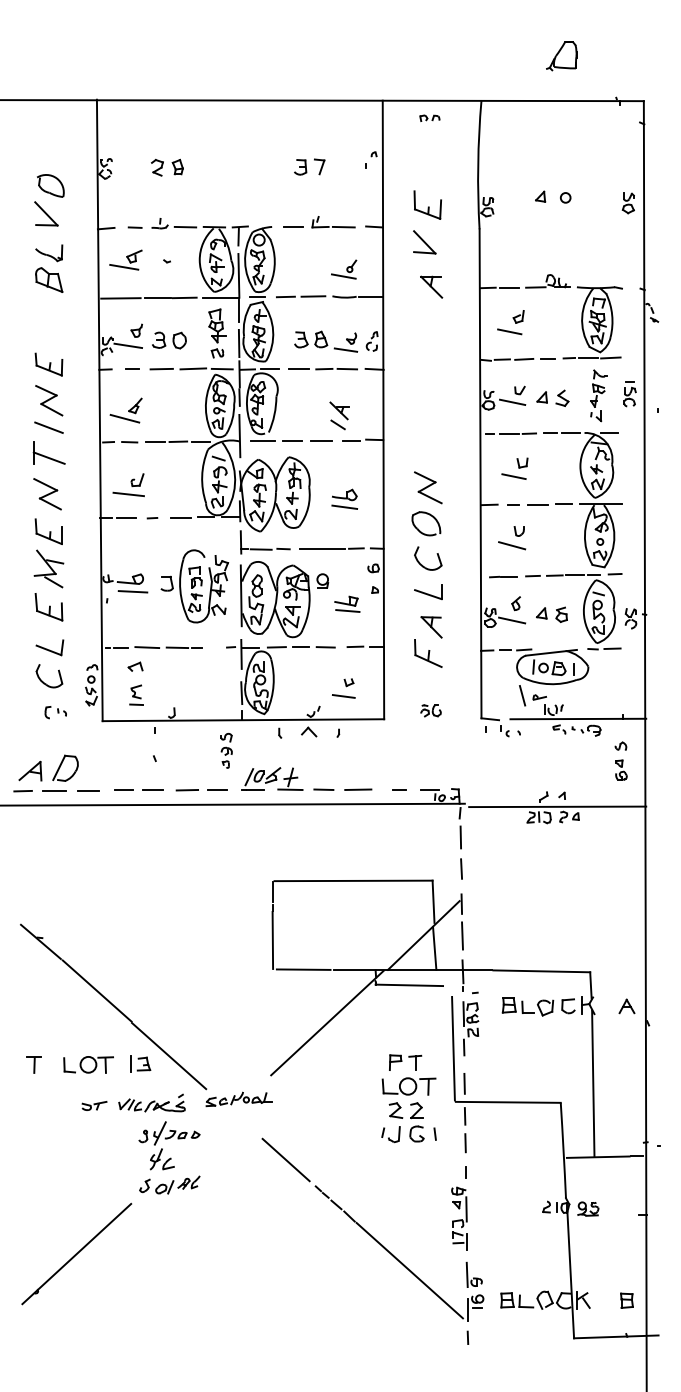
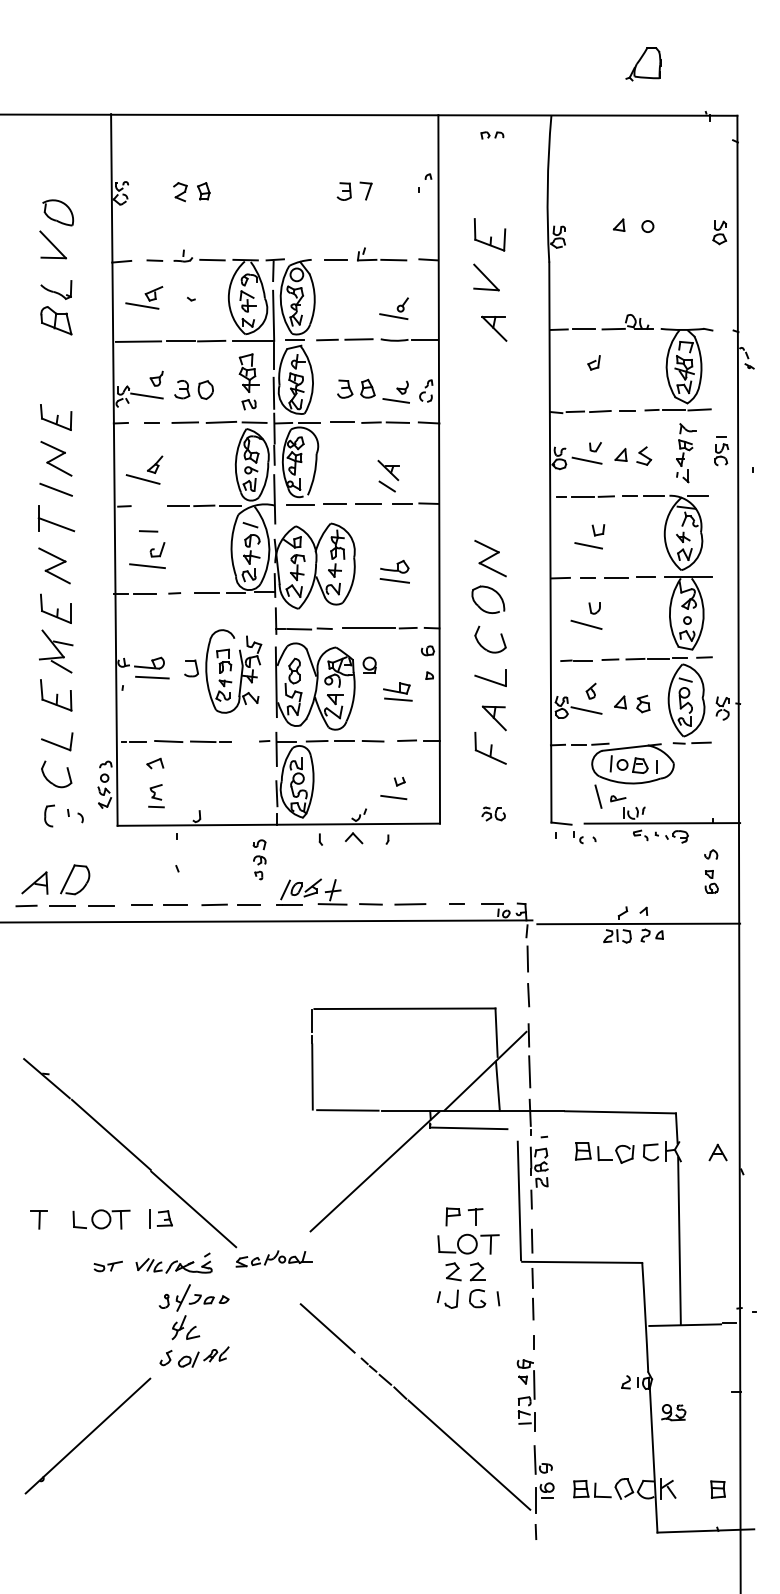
line: (509, 331) -> (583, 379), removed
line: (129, 442) -> (148, 531), moved
part: (55, 712) -> (63, 815), size x1.6
part: (588, 1209) -> (673, 1412), moved

